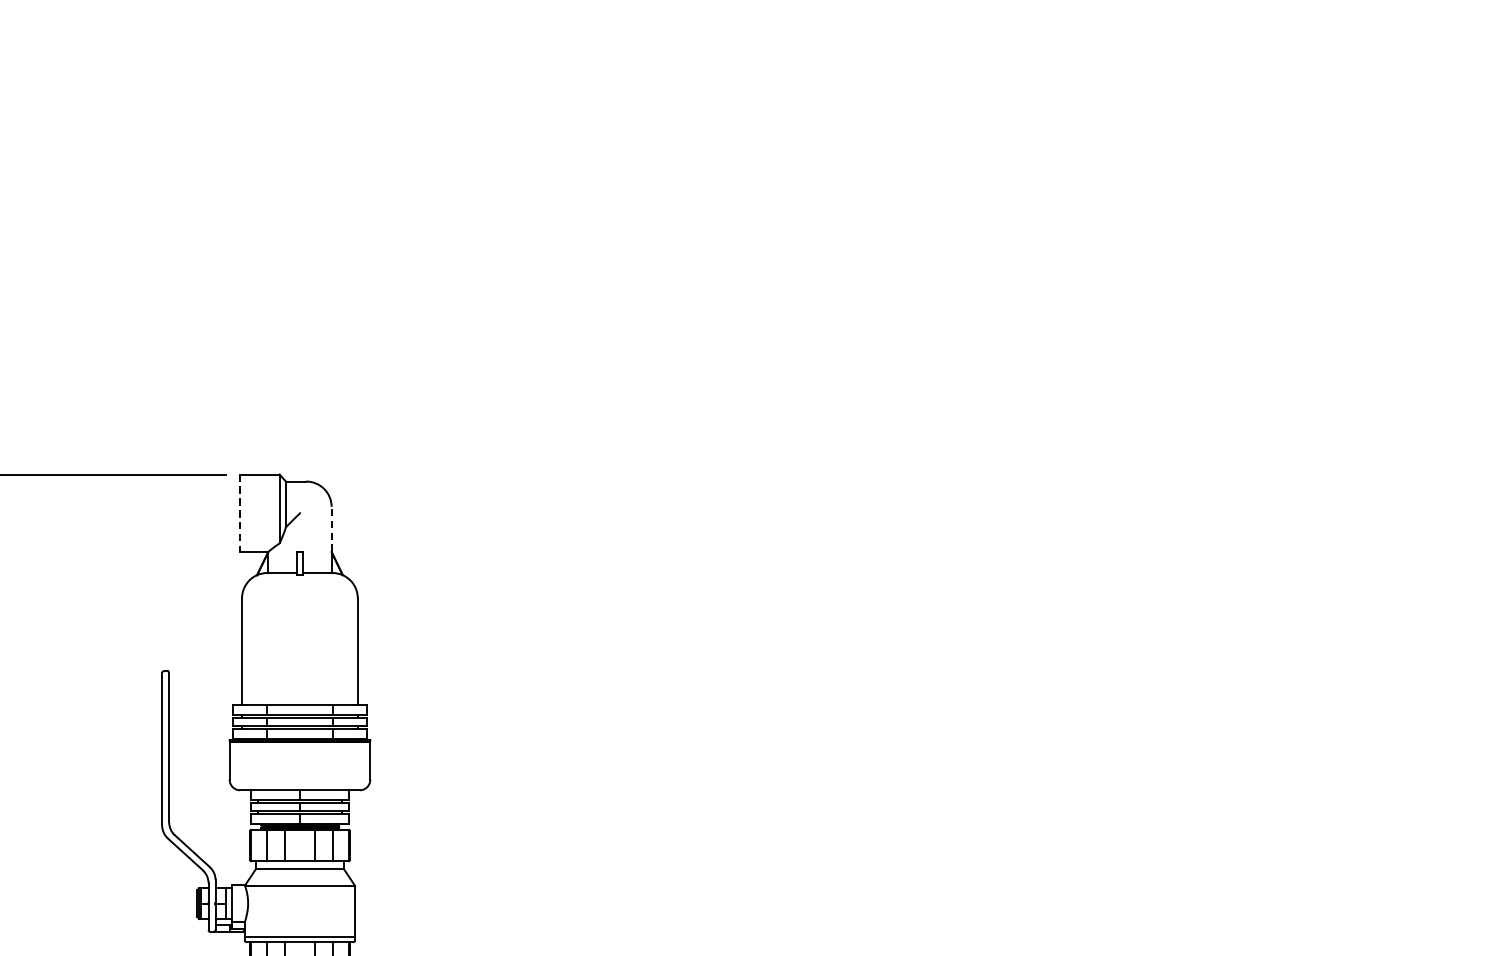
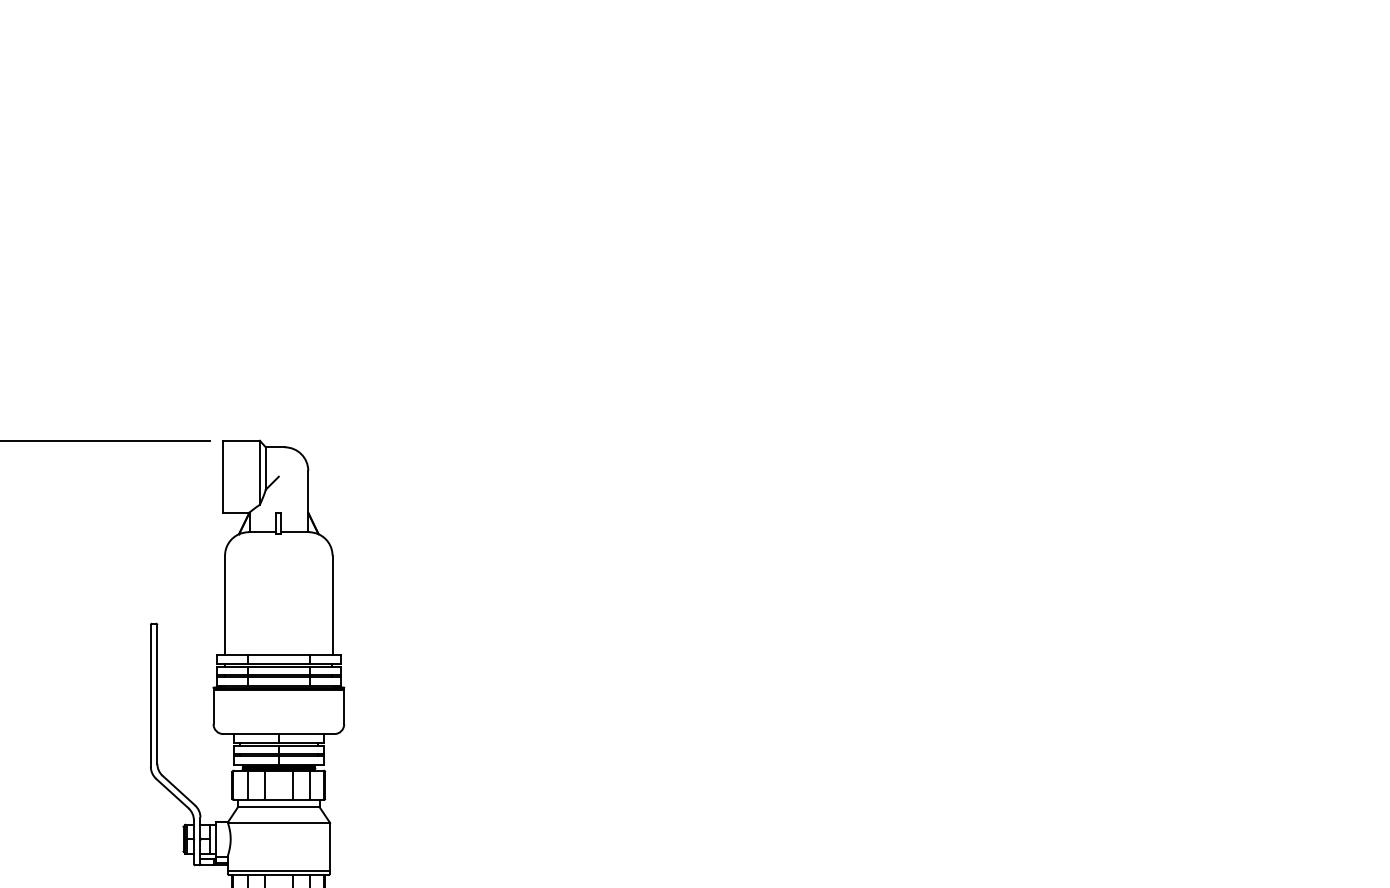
line: (240, 512) -> (223, 476), dashed -> solid
line: (331, 529) -> (308, 491), dashed -> solid

